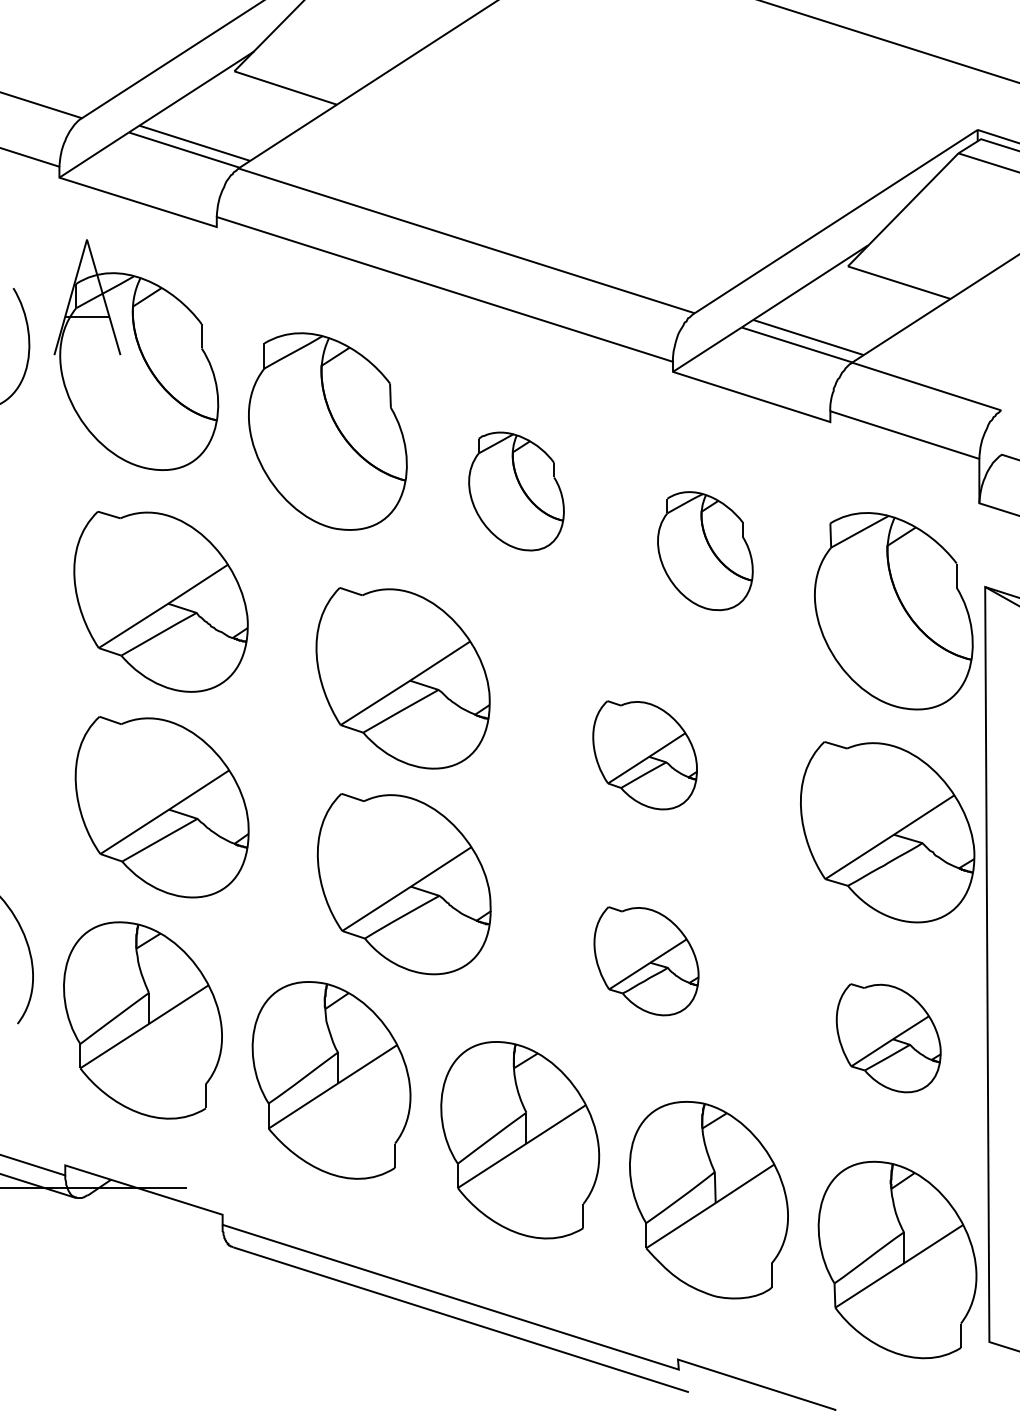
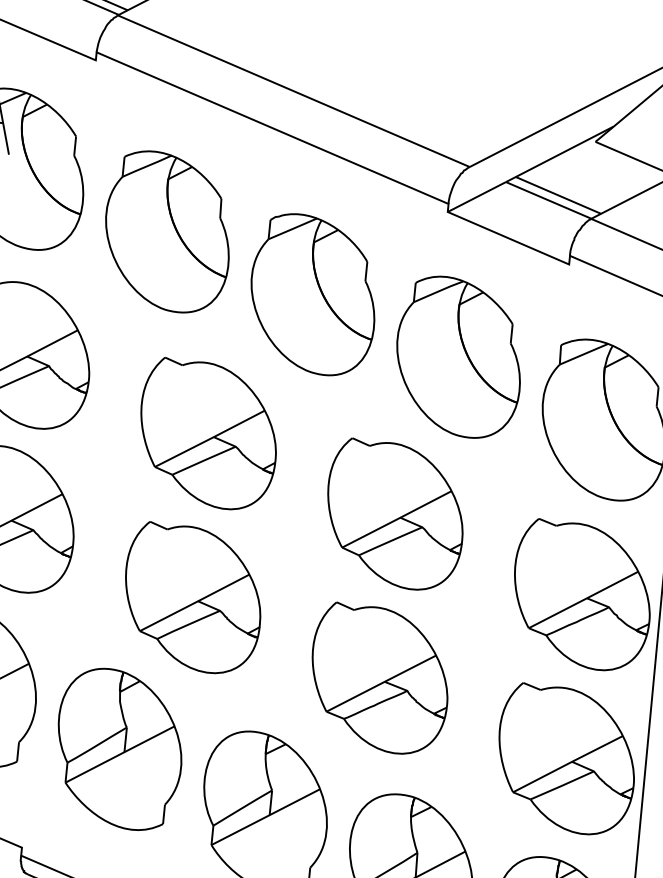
part: (516, 491) -> (313, 294), size x1.67
part: (705, 550) -> (459, 356), size x1.67
part: (644, 755) -> (394, 515), size x1.67
part: (646, 961) -> (379, 679), size x1.67
part: (888, 1038) -> (566, 760), size x1.67

